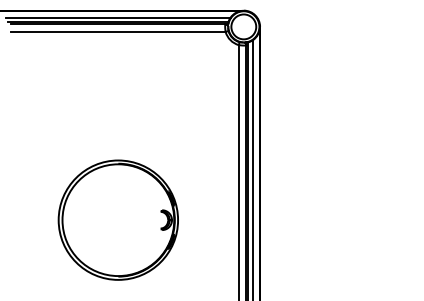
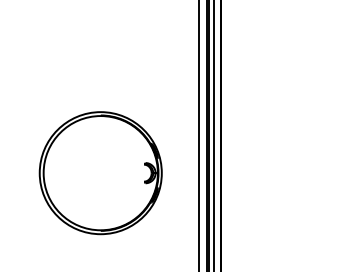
part: (117, 219) -> (99, 172), moved

